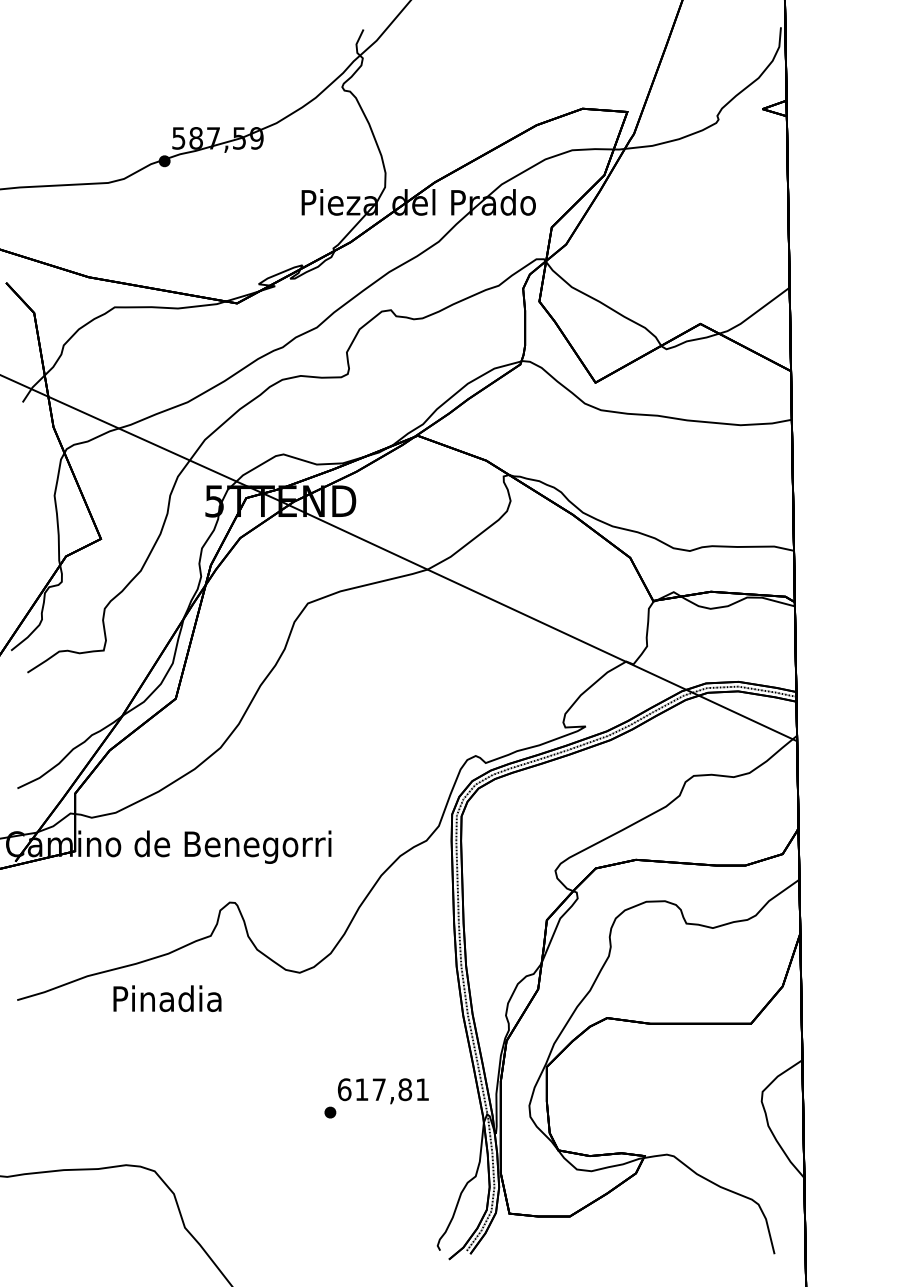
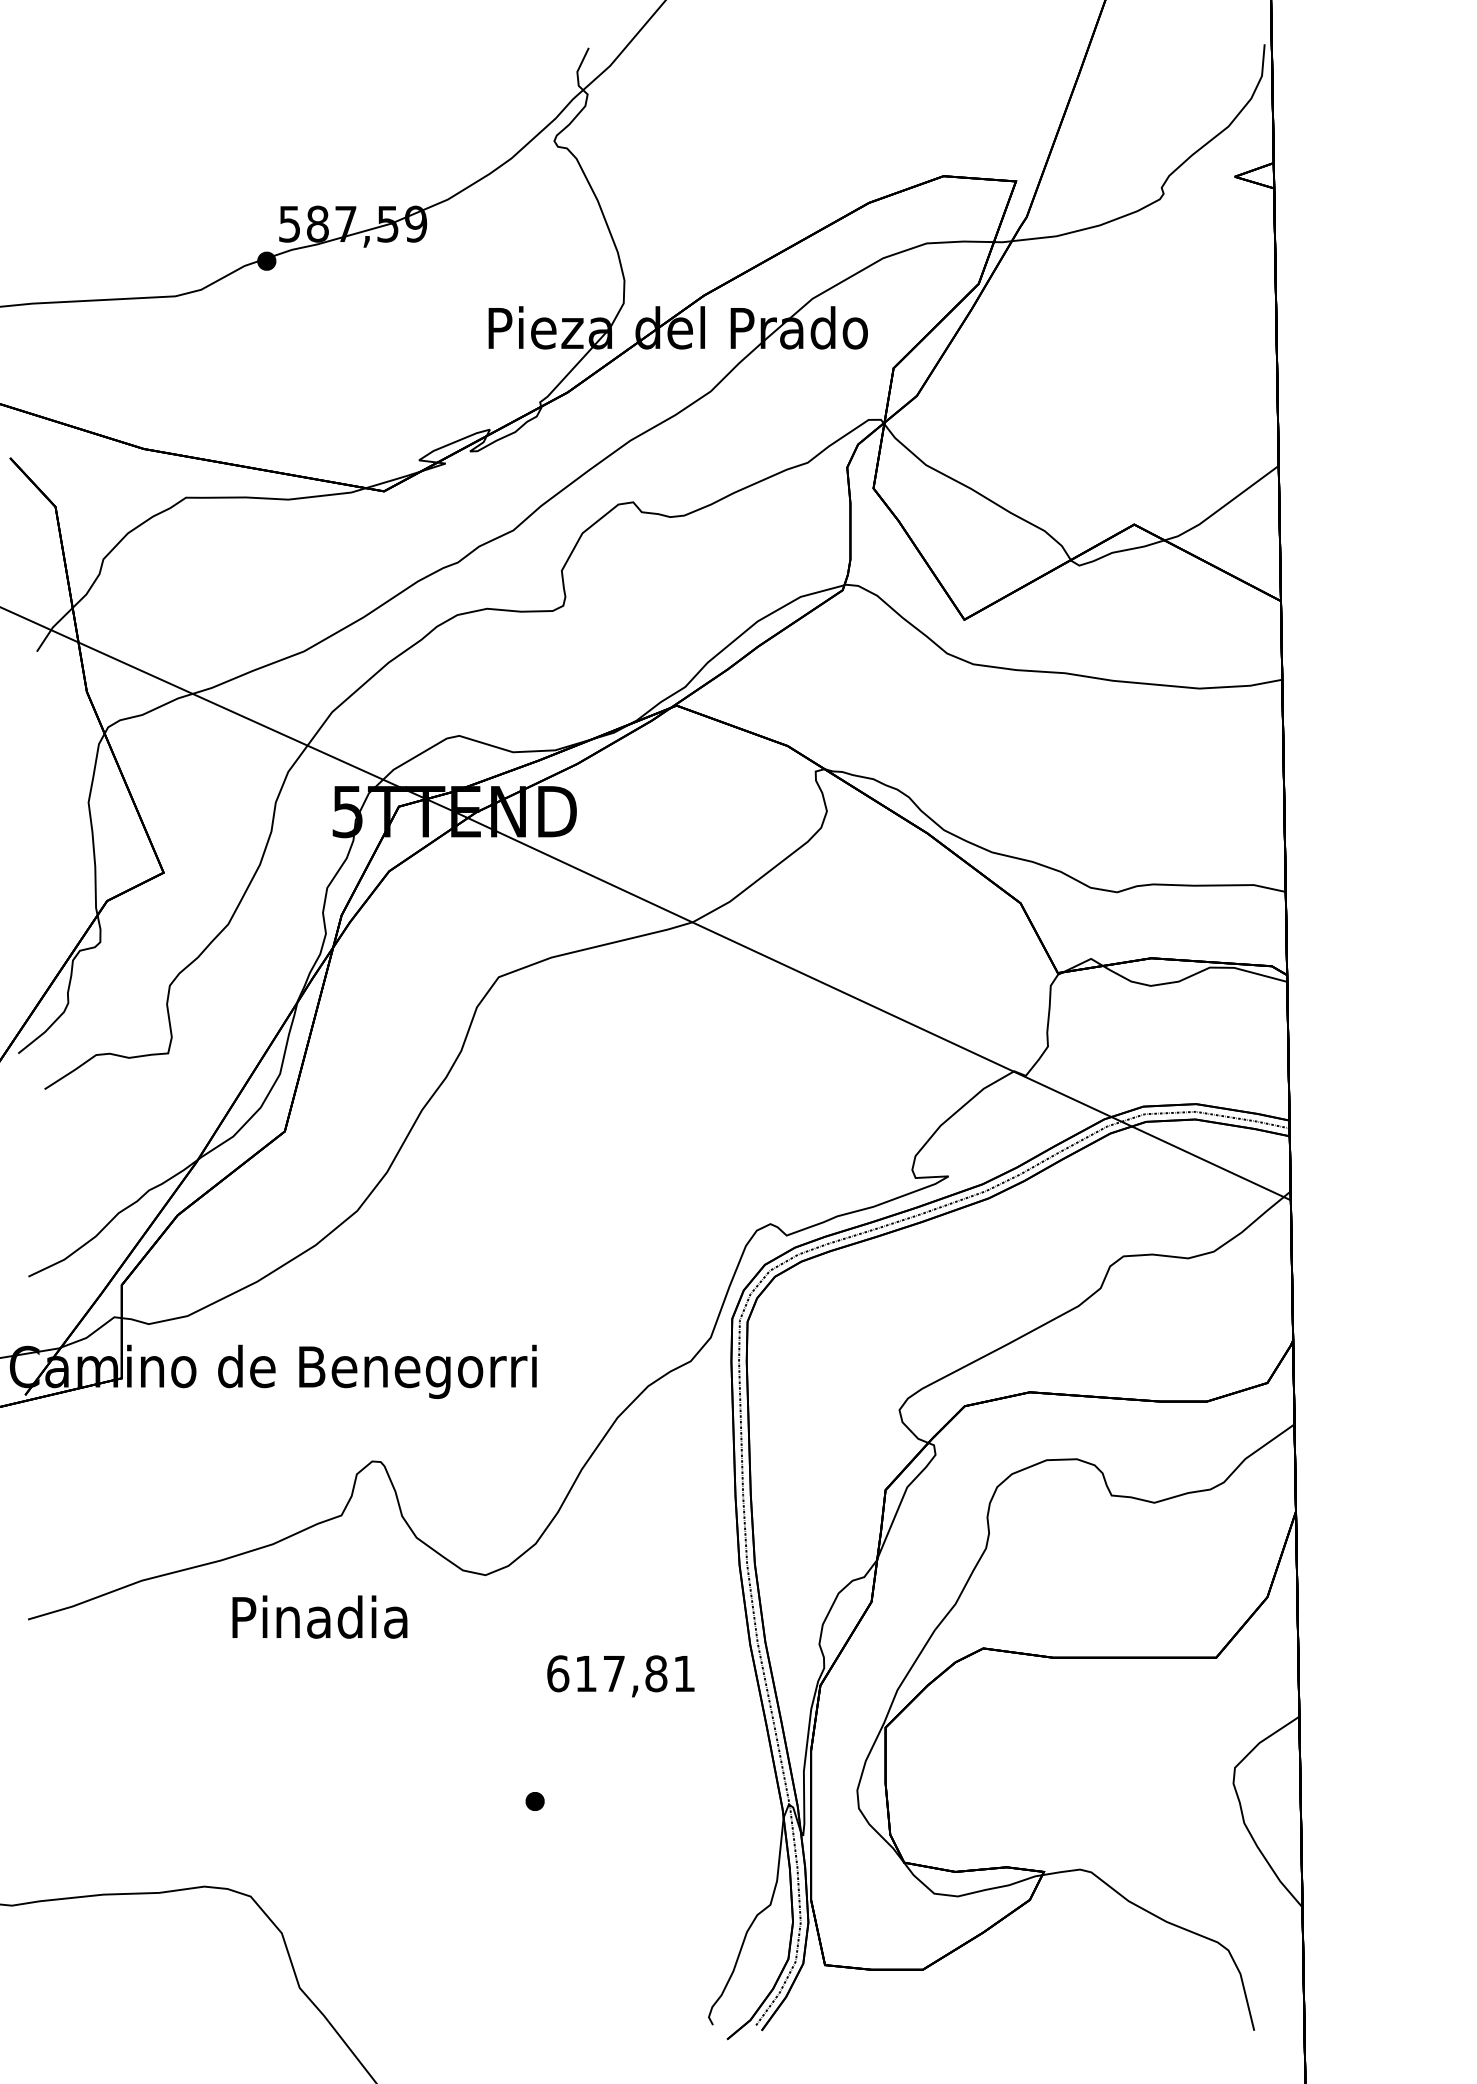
text: (167, 998) -> (319, 1616), moved
text: (383, 1091) -> (621, 1676), moved

